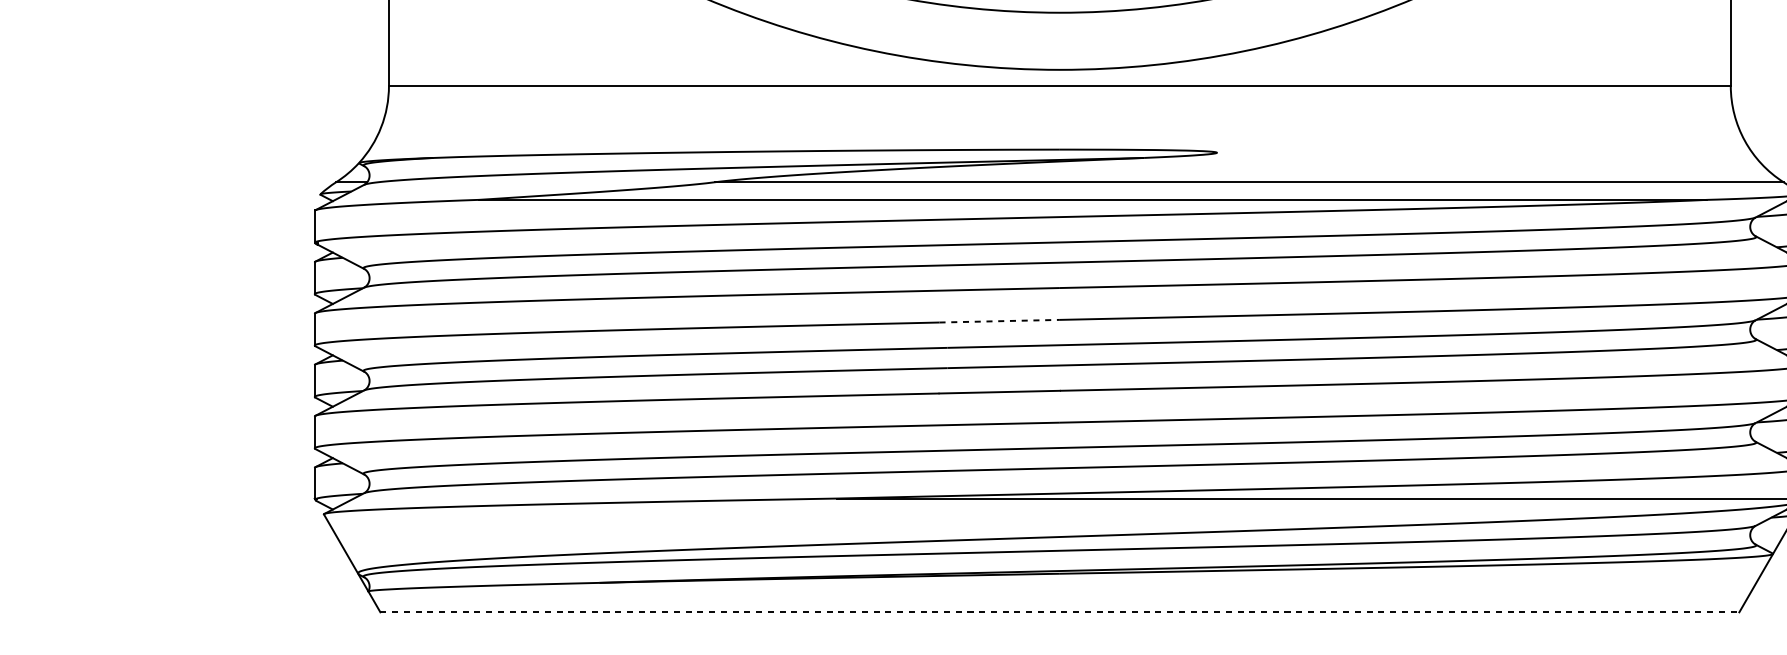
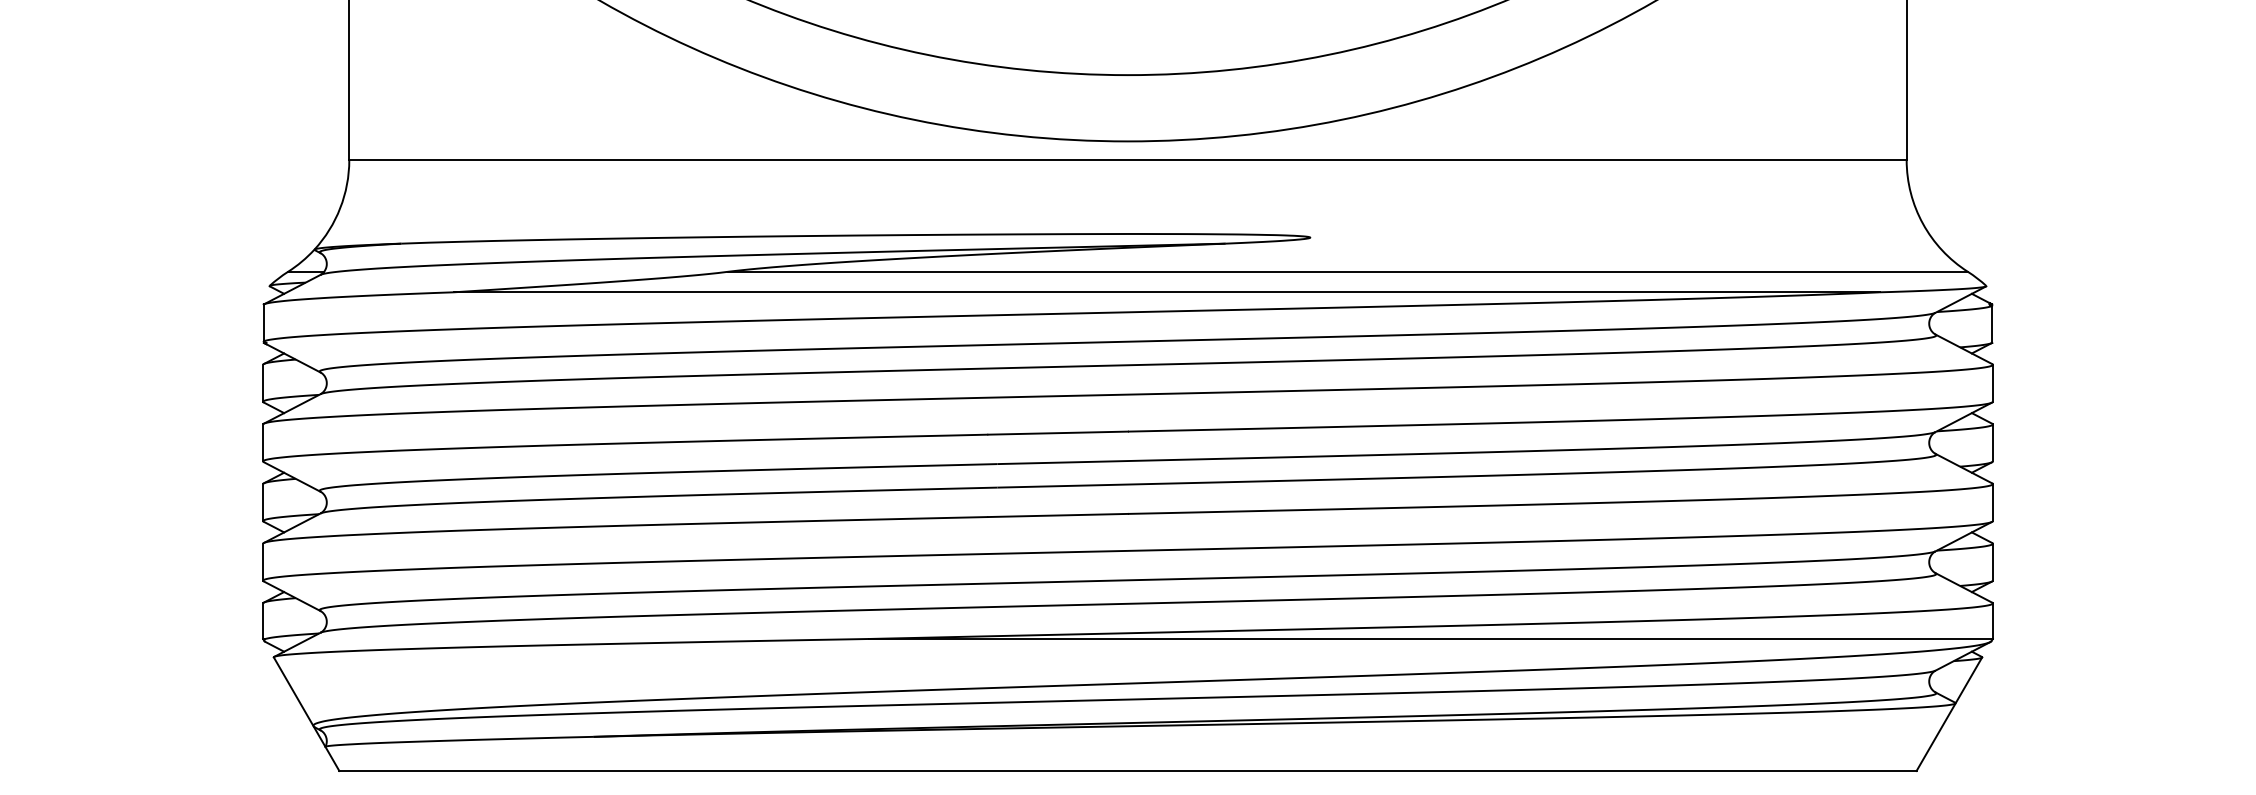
line: (1000, 321) -> (1058, 433), dashed -> solid
line: (1059, 611) -> (1127, 770), dashed -> solid

